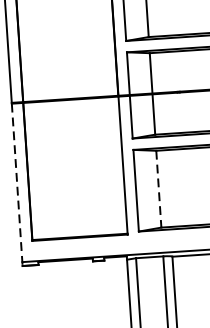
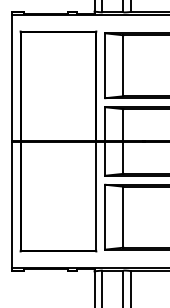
line: (17, 185) -> (11, 206), dashed -> solid
line: (158, 189) -> (123, 217), dashed -> solid

